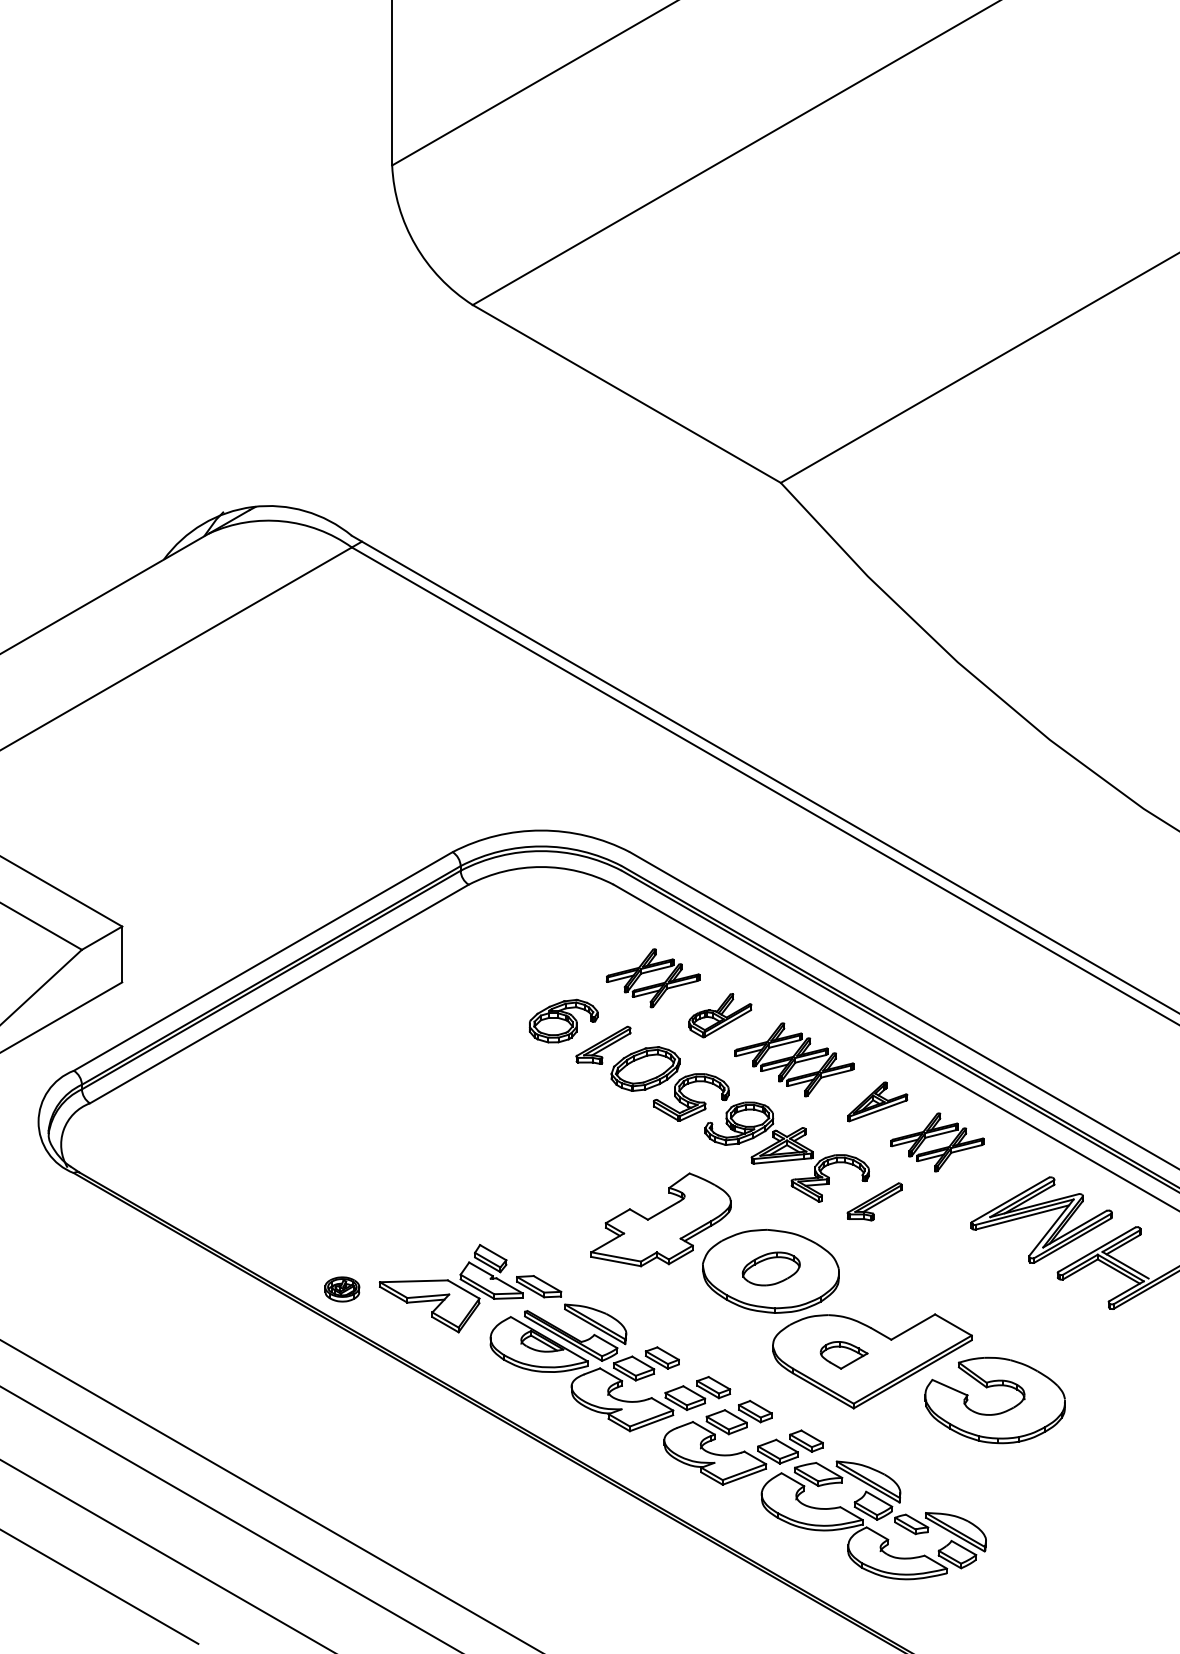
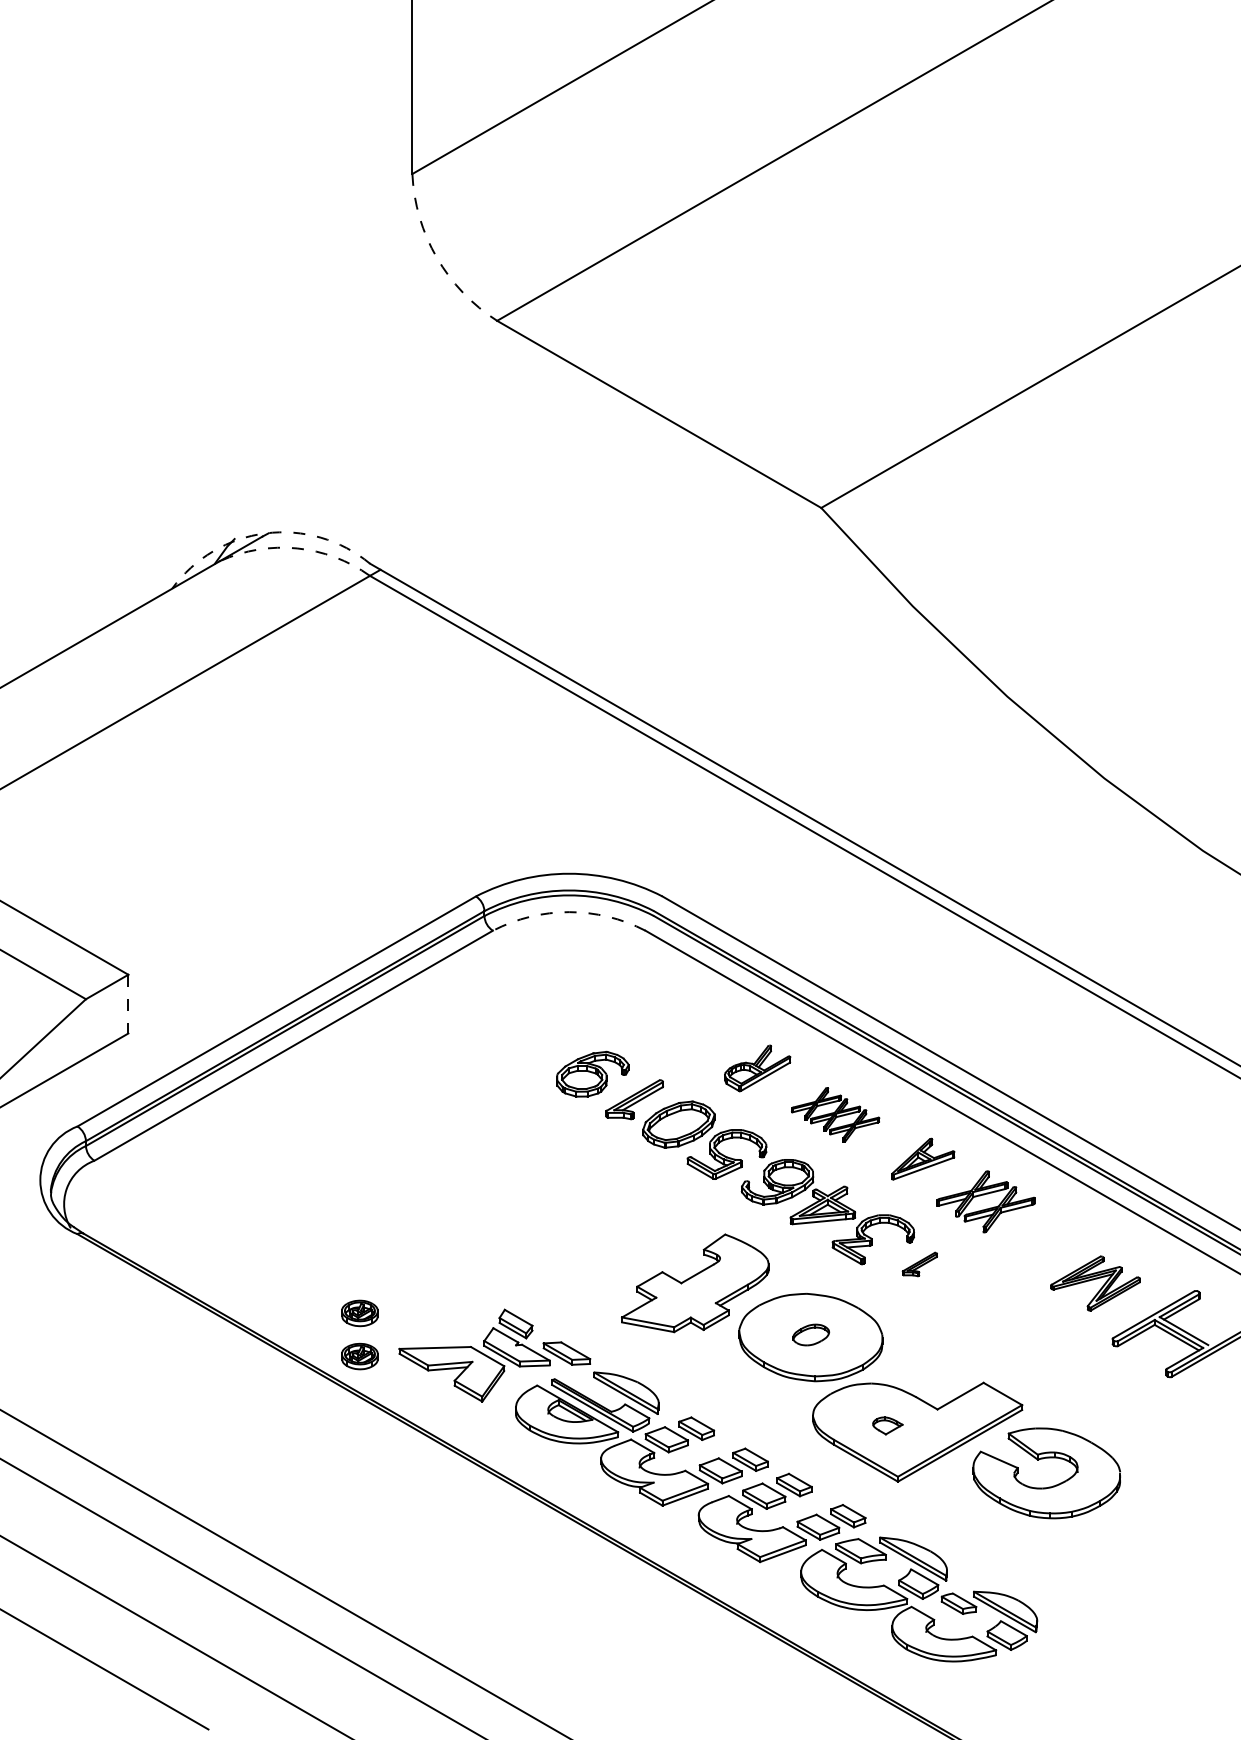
arc: (415, 245) -> (436, 258), solid -> dashed
arc: (252, 507) -> (265, 533), solid -> dashed
arc: (282, 521) -> (296, 548), solid -> dashed
arc: (541, 867) -> (569, 912), solid -> dashed
line: (122, 954) -> (128, 1004), solid -> dashed
part: (653, 984) -> (687, 1035), removed
part: (794, 1059) -> (835, 1114), size x0.7
part: (874, 1201) -> (919, 1264), size x0.6
part: (1041, 1219) -> (1095, 1282), size x0.6
part: (342, 1248) -> (360, 1313), added
part: (770, 1268) -> (810, 1334), size x0.6
part: (843, 1355) -> (887, 1426), size x0.6

